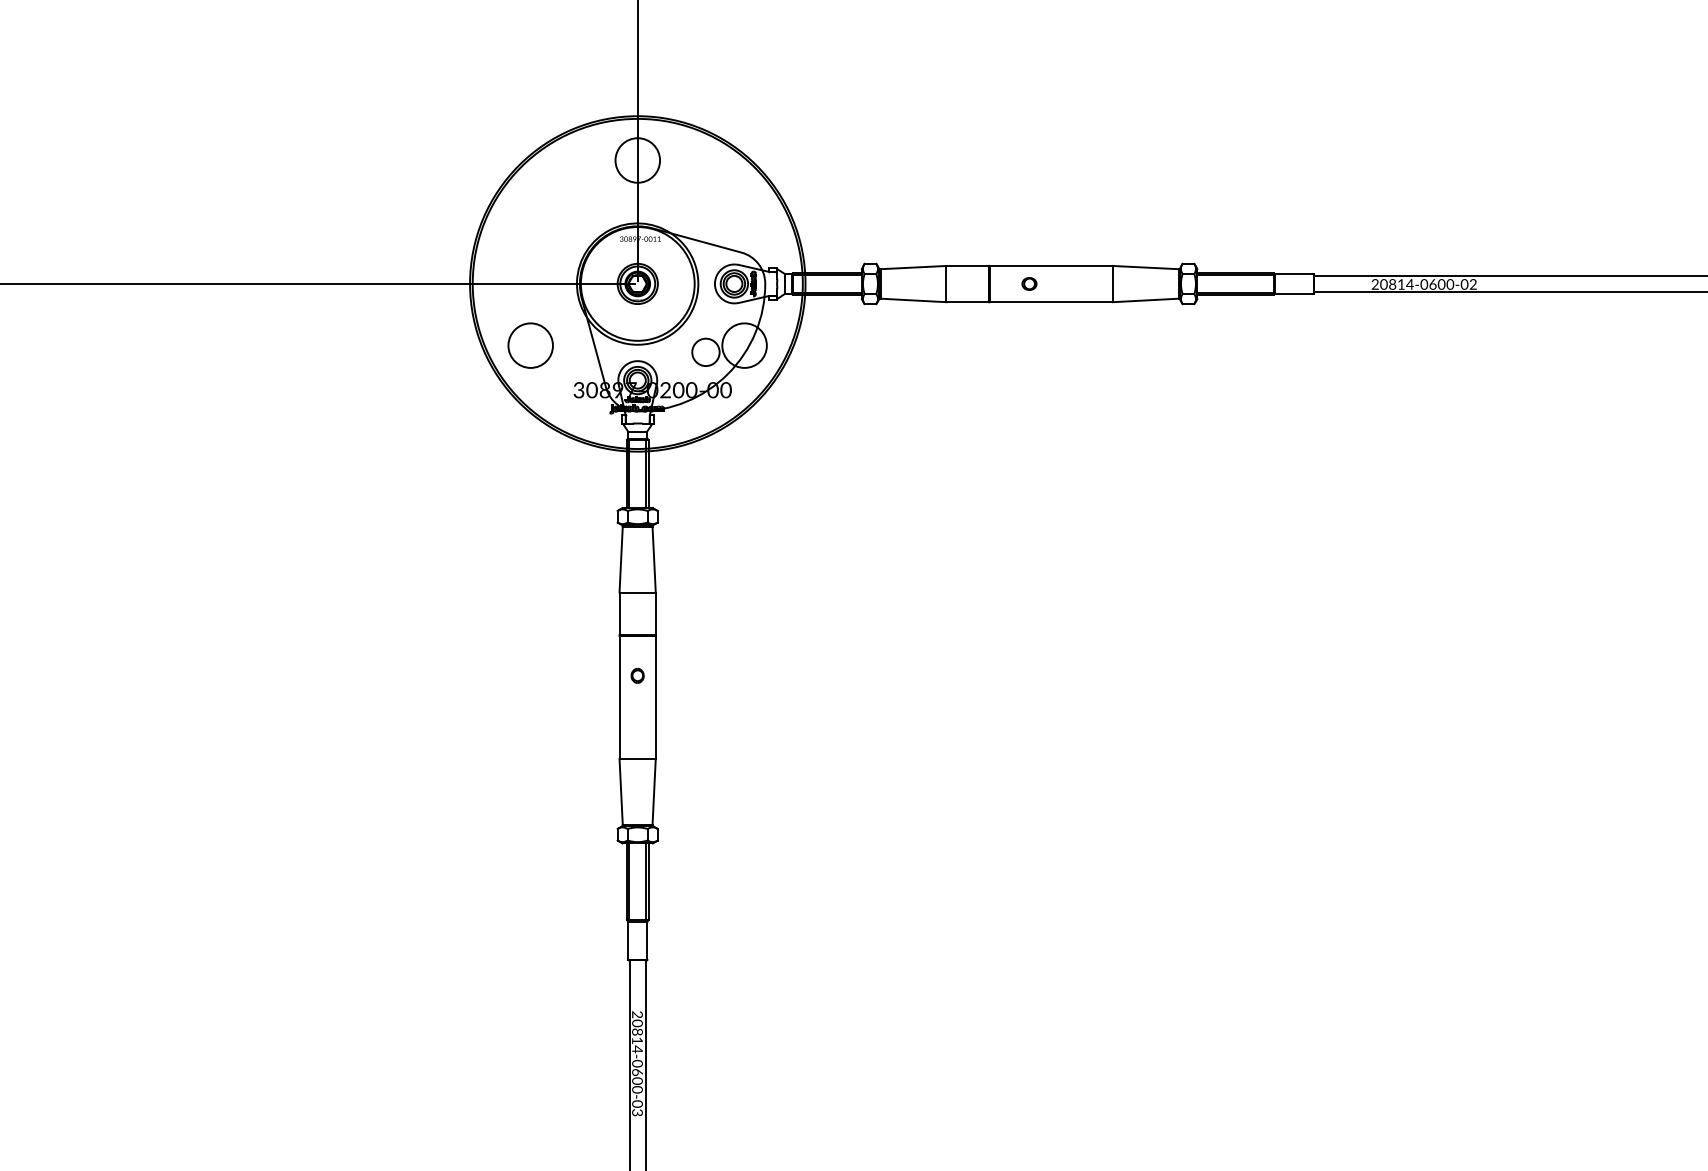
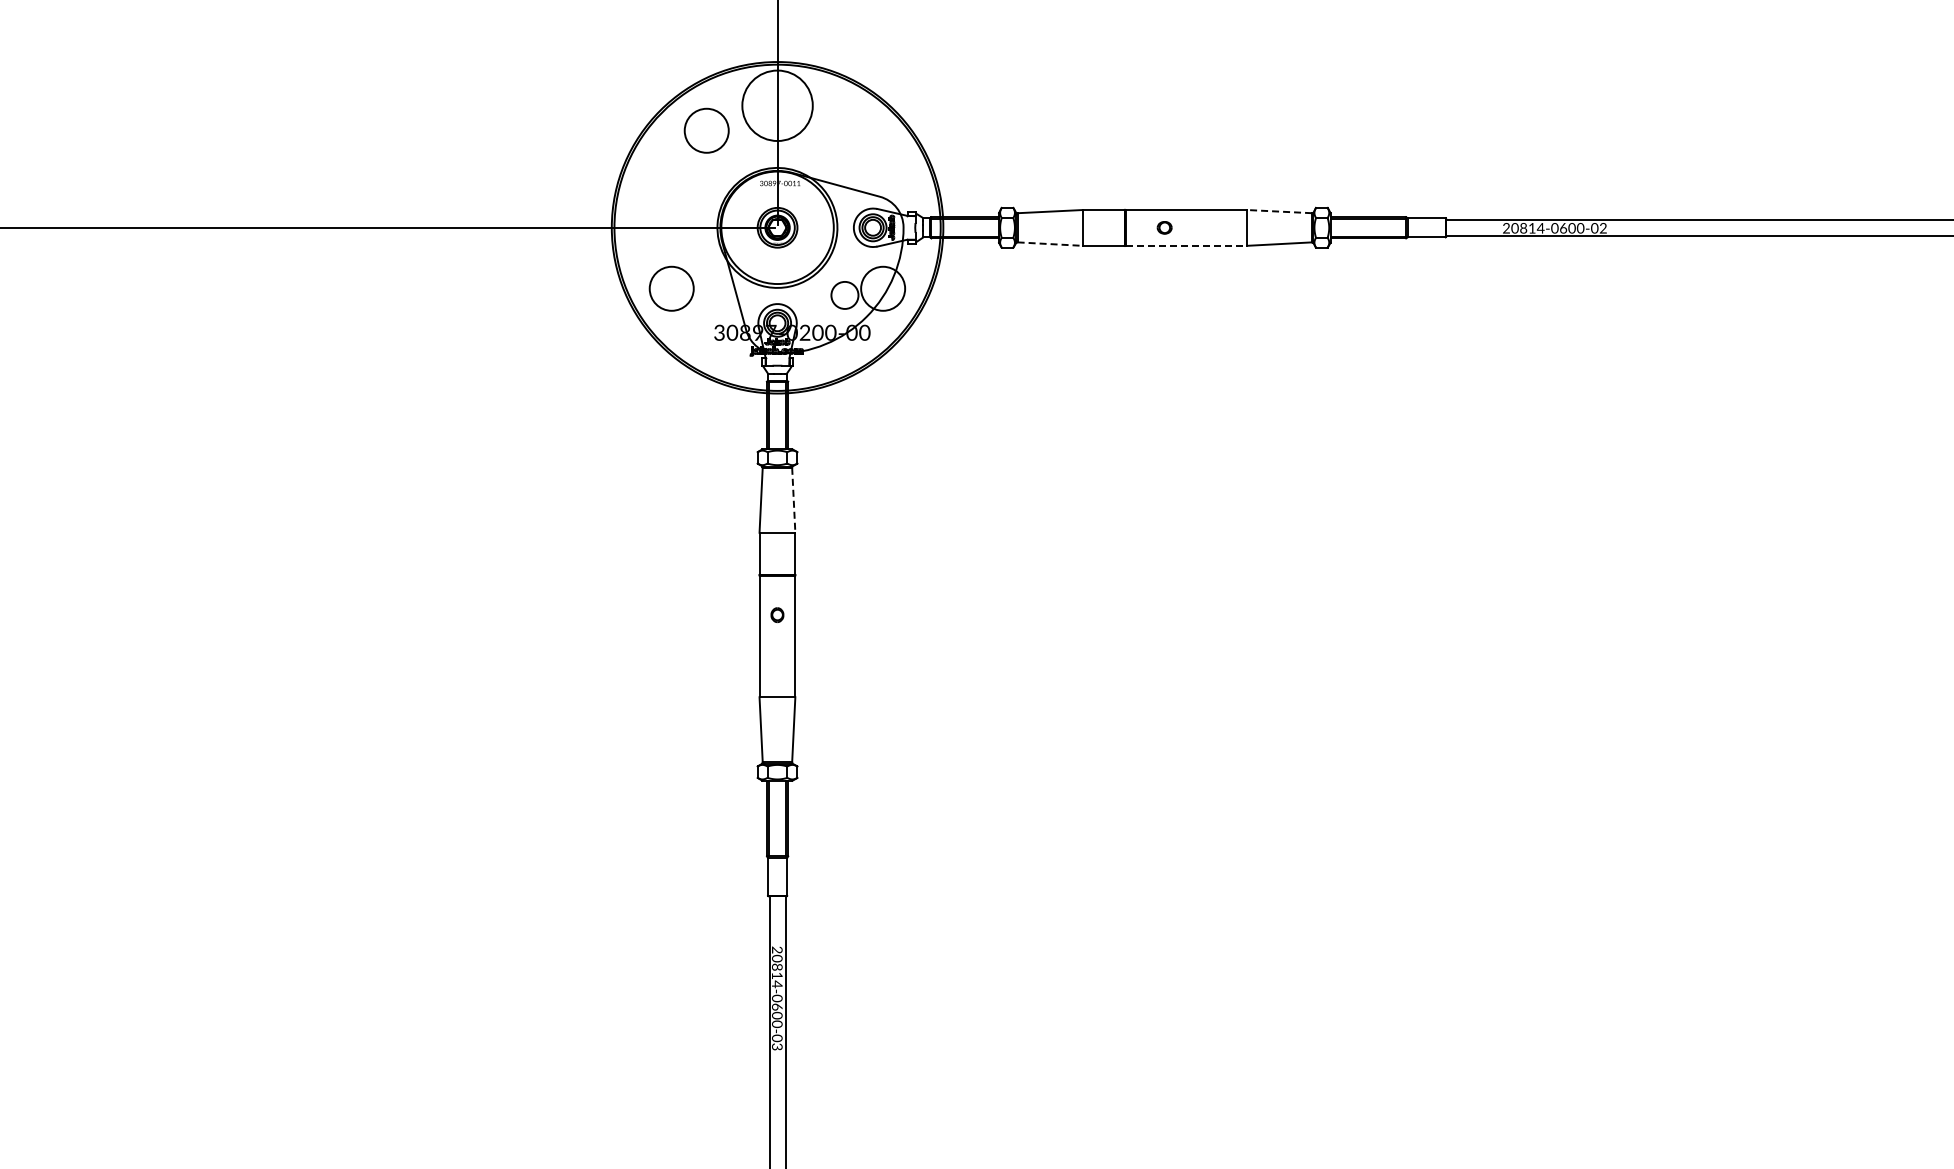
circle: (637, 160) -> (777, 105), size x1.6
circle: (565, 185) -> (706, 130), added
line: (1145, 267) -> (1279, 211), solid -> dashed
line: (913, 300) -> (1050, 244), solid -> dashed
line: (1051, 301) -> (1186, 245), solid -> dashed
line: (653, 559) -> (793, 500), solid -> dashed

